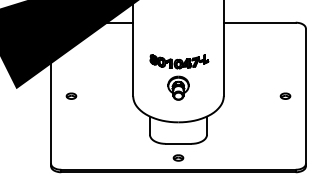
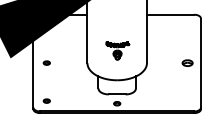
part: (178, 77) -> (117, 50), size x0.6
part: (285, 95) -> (187, 62), size x1.6
part: (70, 153) -> (46, 100), added

